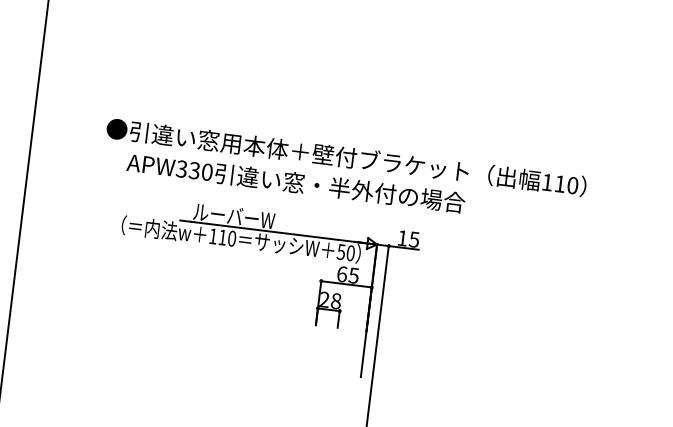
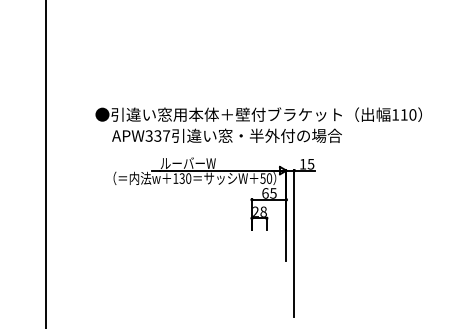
text: (207, 171) -> (166, 135), APW330 -> APW337
text: (221, 237) -> (181, 178), 110 -> 130

